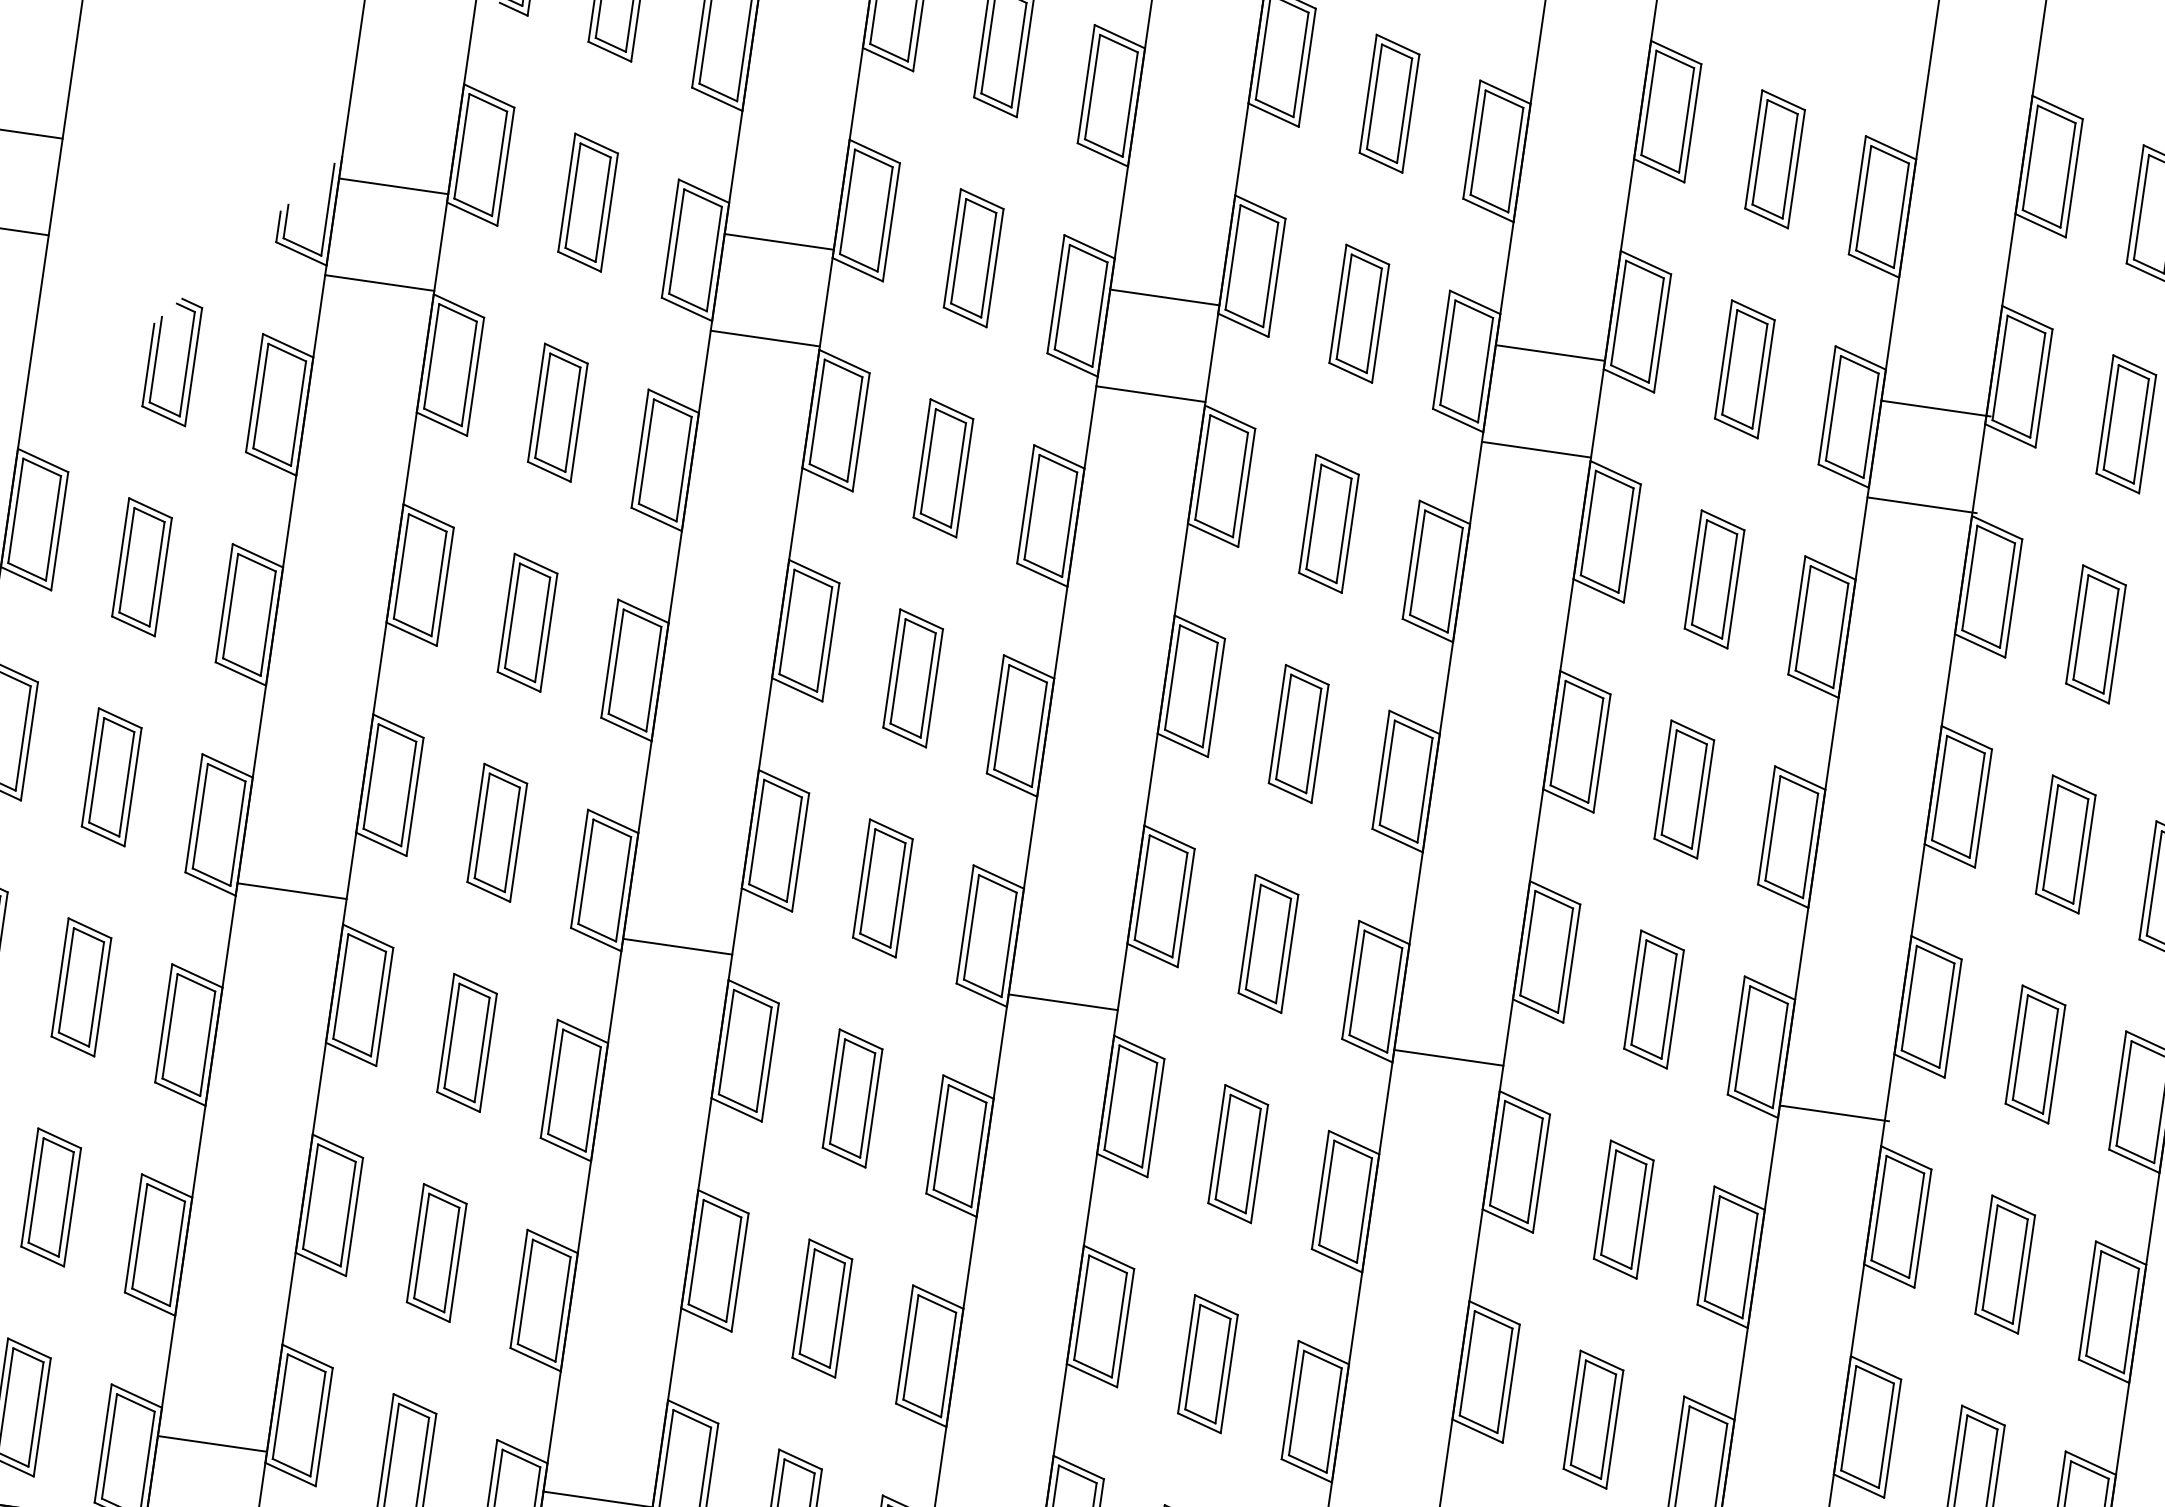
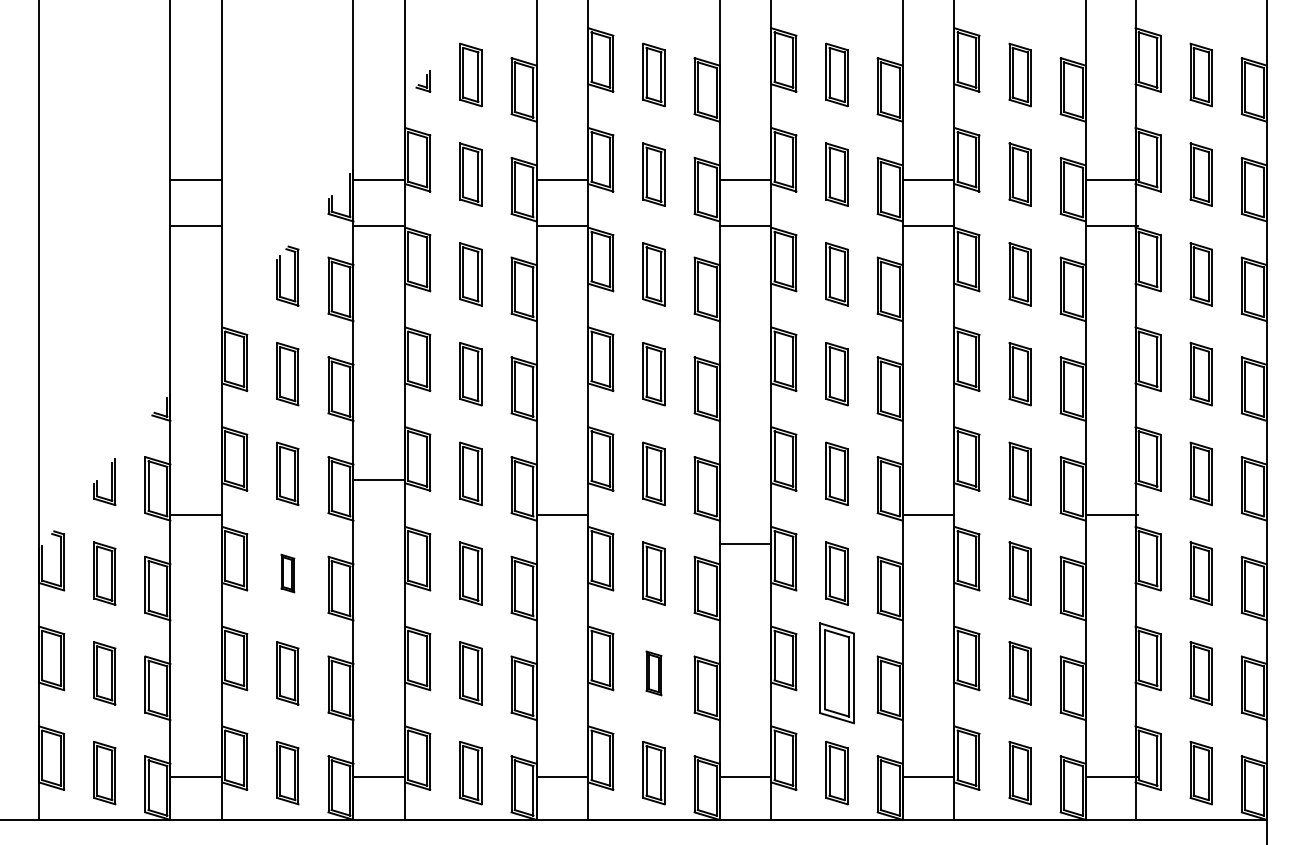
line: (292, 890) -> (379, 479), moved
part: (80, 986) -> (287, 573), size x0.6
line: (1063, 1001) -> (745, 543), moved
part: (821, 1308) -> (653, 673), size x0.7
part: (1206, 1364) -> (836, 673), size x1.6

